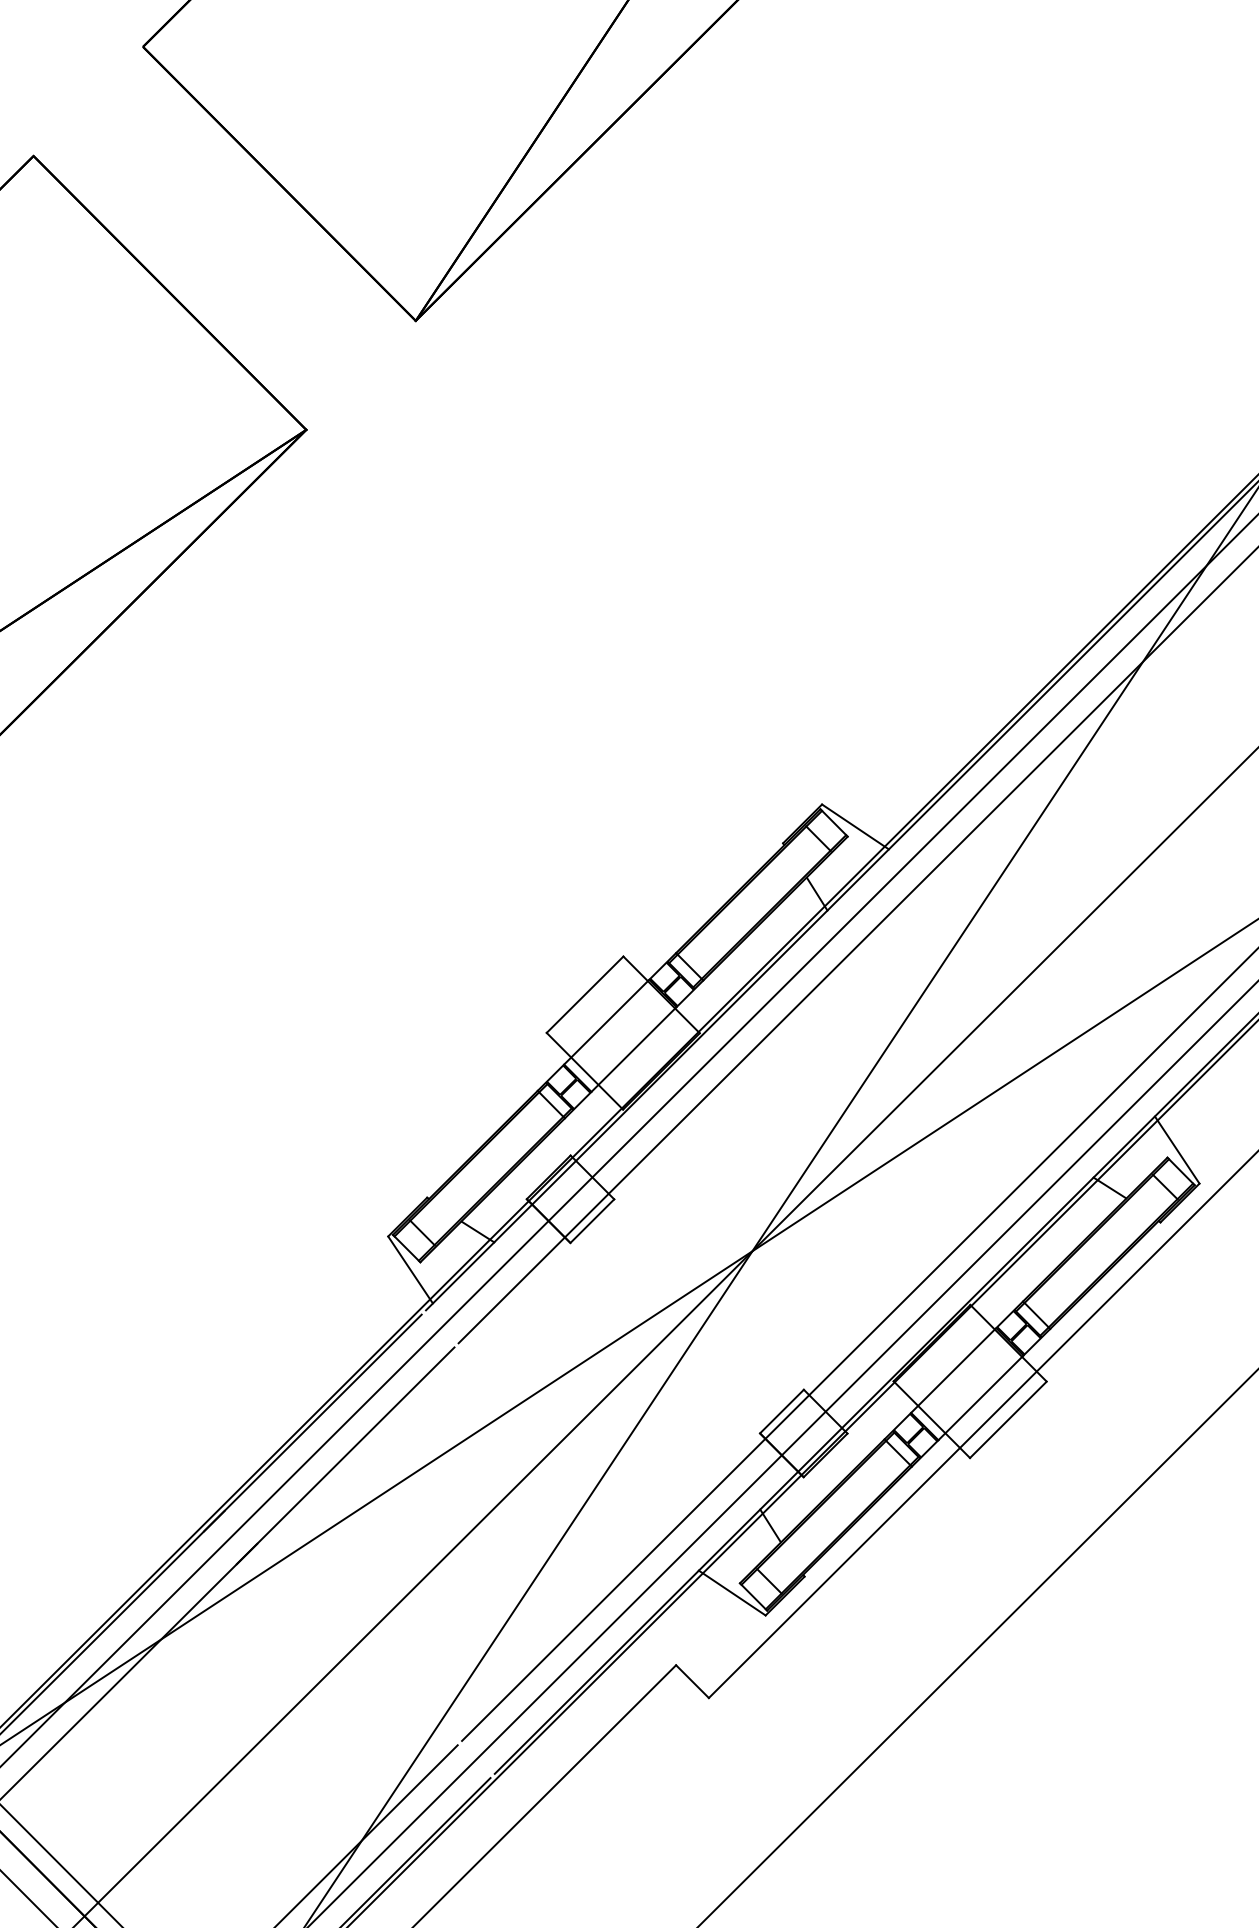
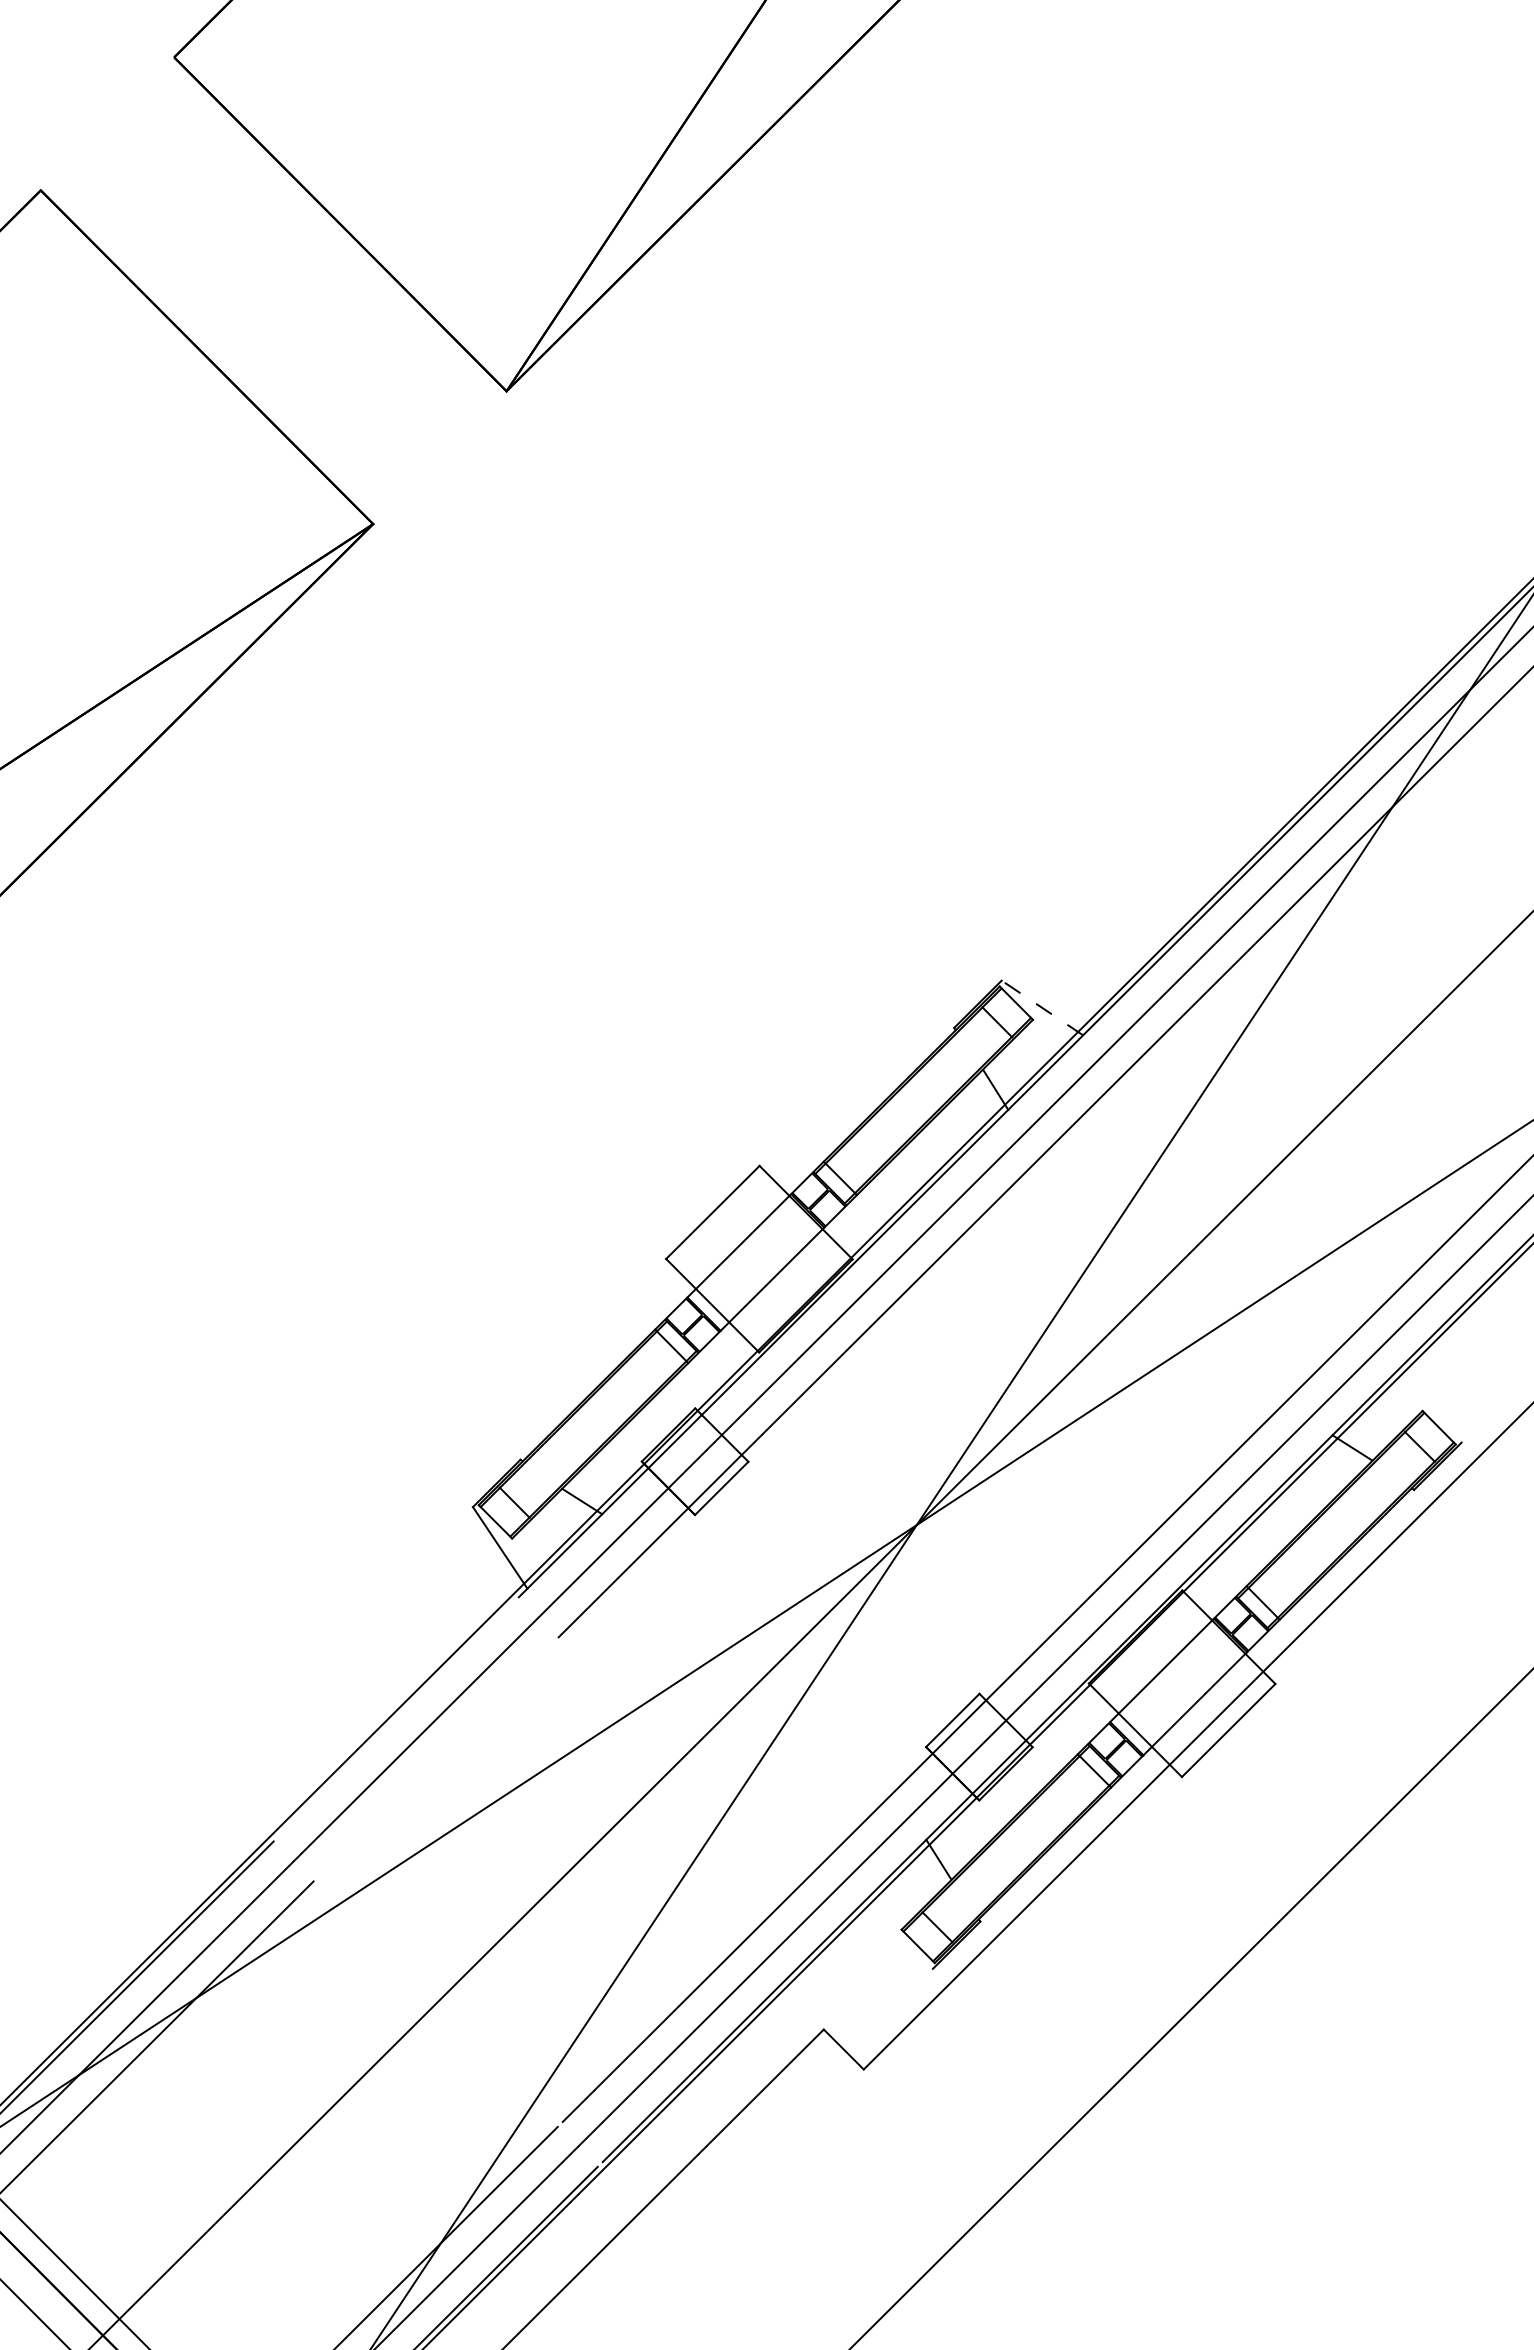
line: (854, 826) -> (1041, 1007), solid -> dashed
line: (1177, 1149) -> (1434, 1401), removed
line: (312, 1423) -> (380, 1734), removed
line: (345, 1455) -> (420, 1774), removed
line: (731, 1592) -> (891, 1941), removed

